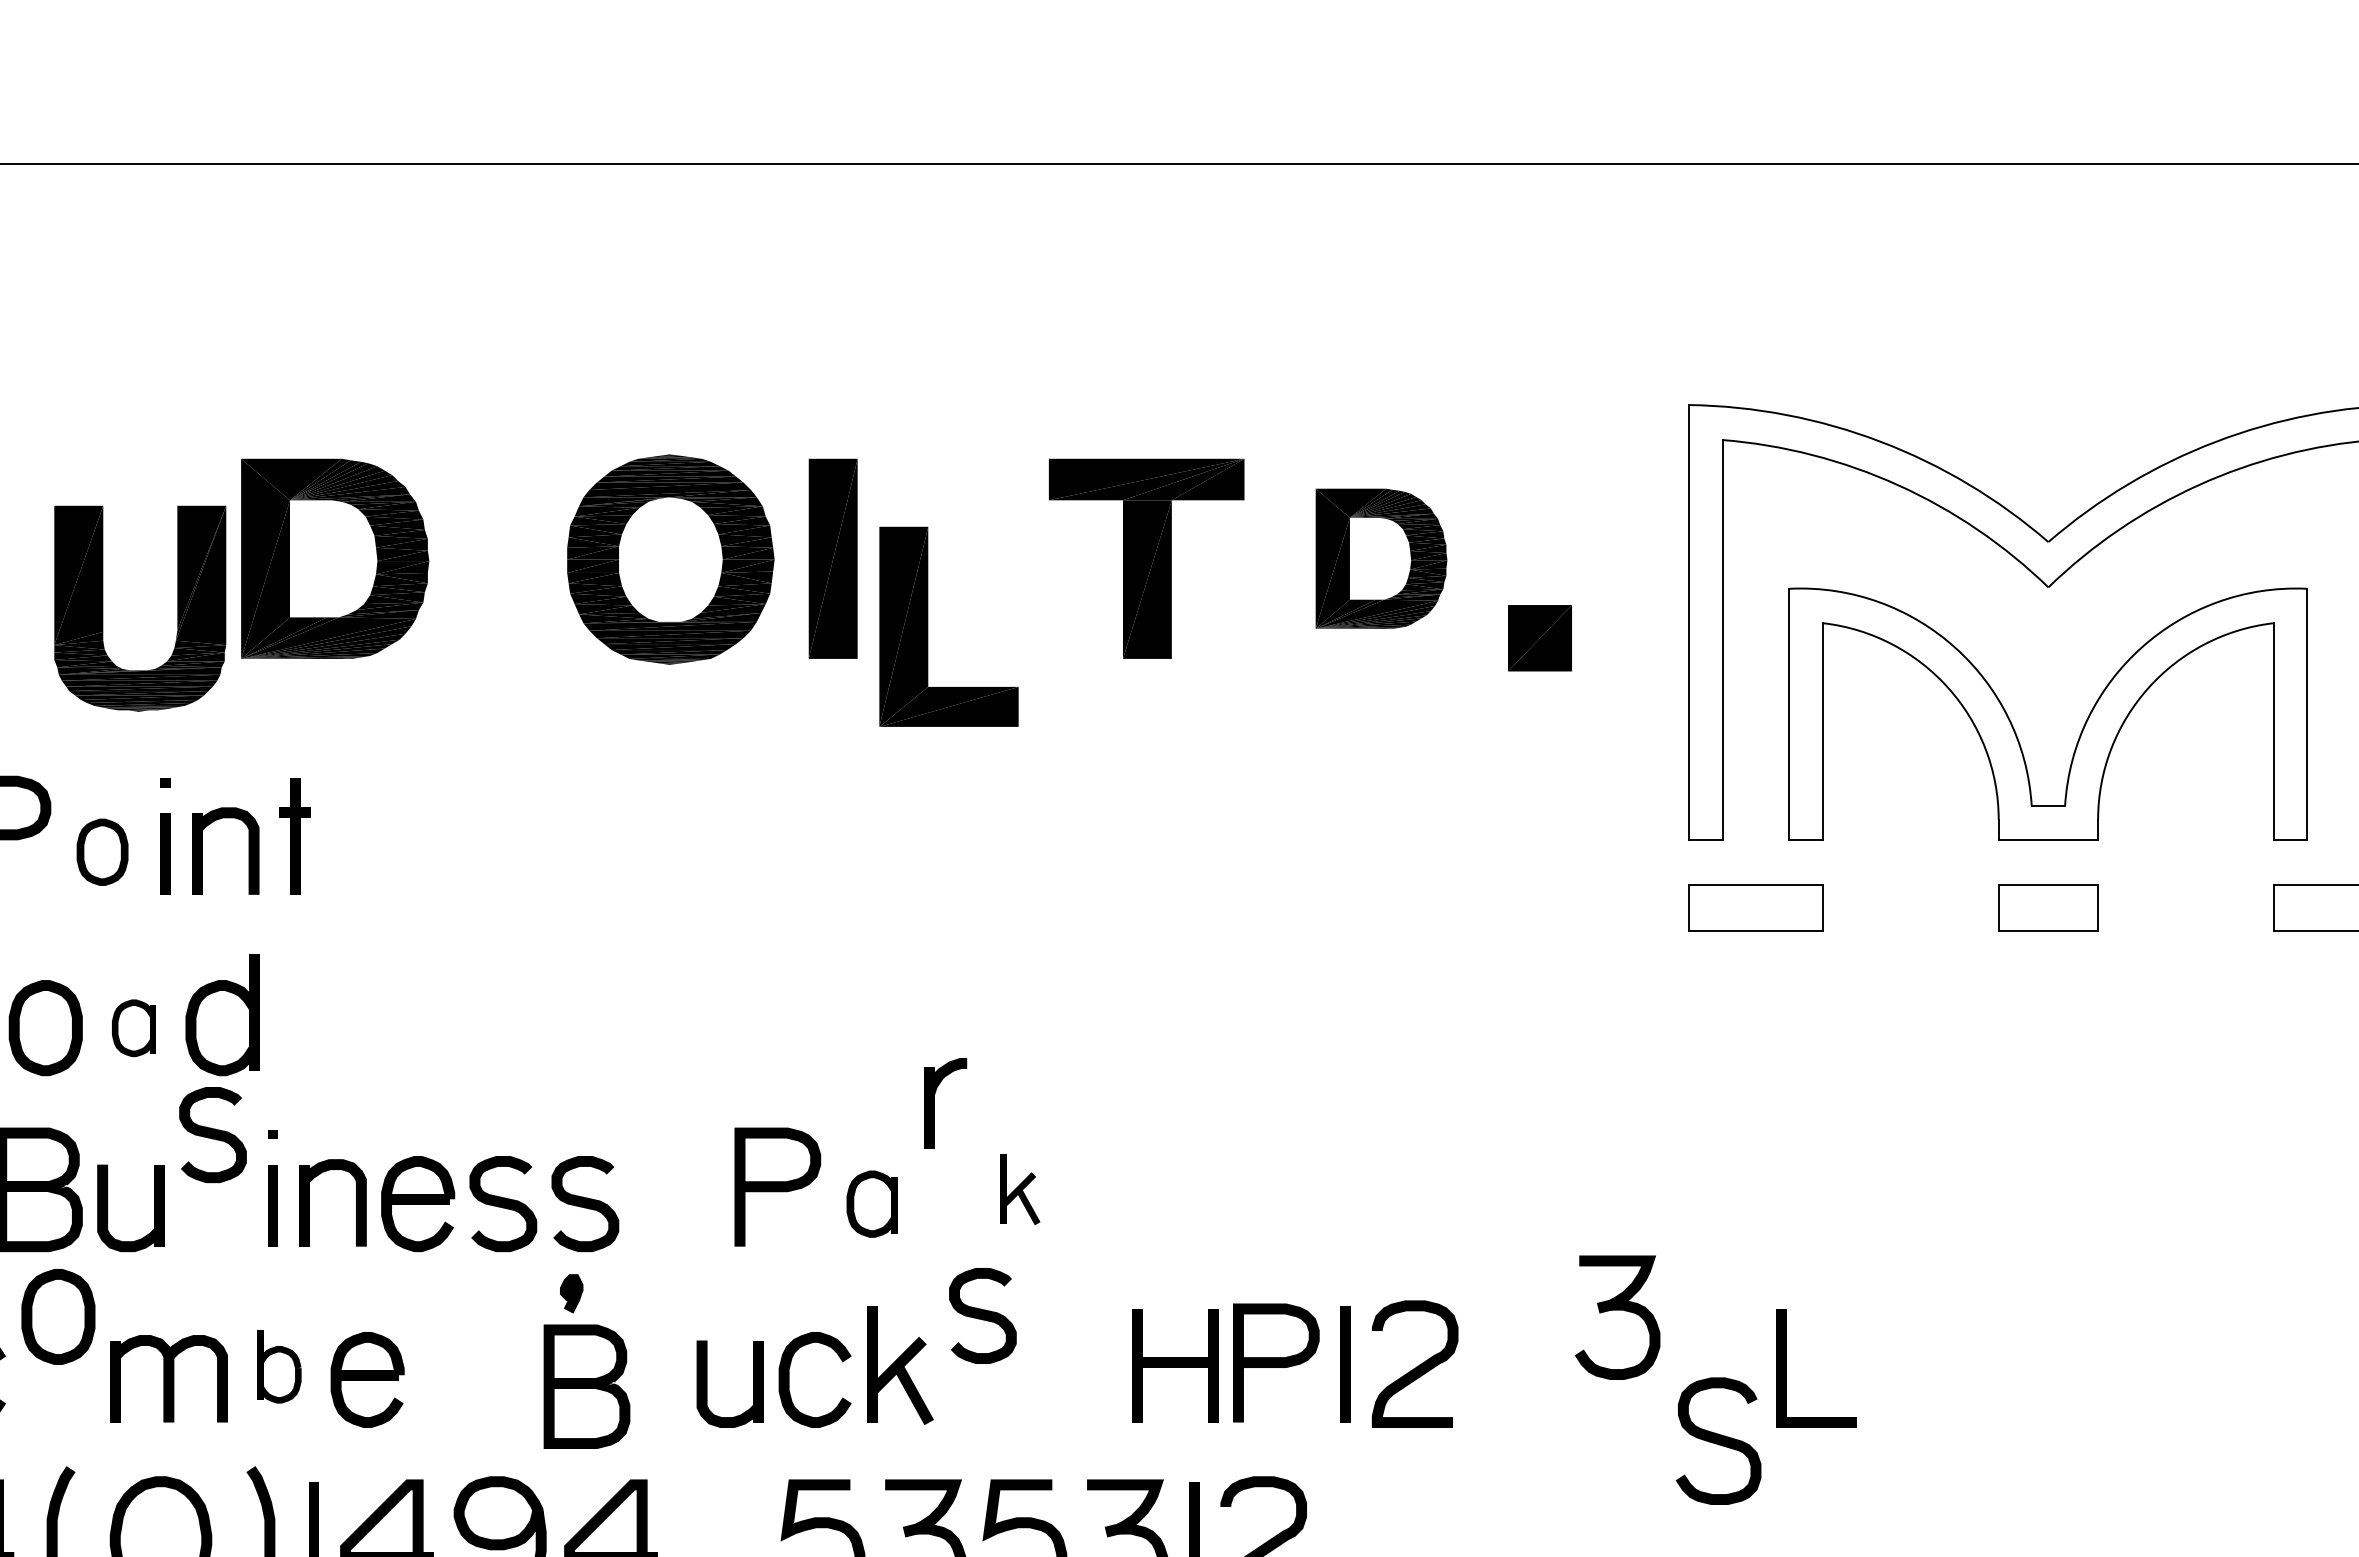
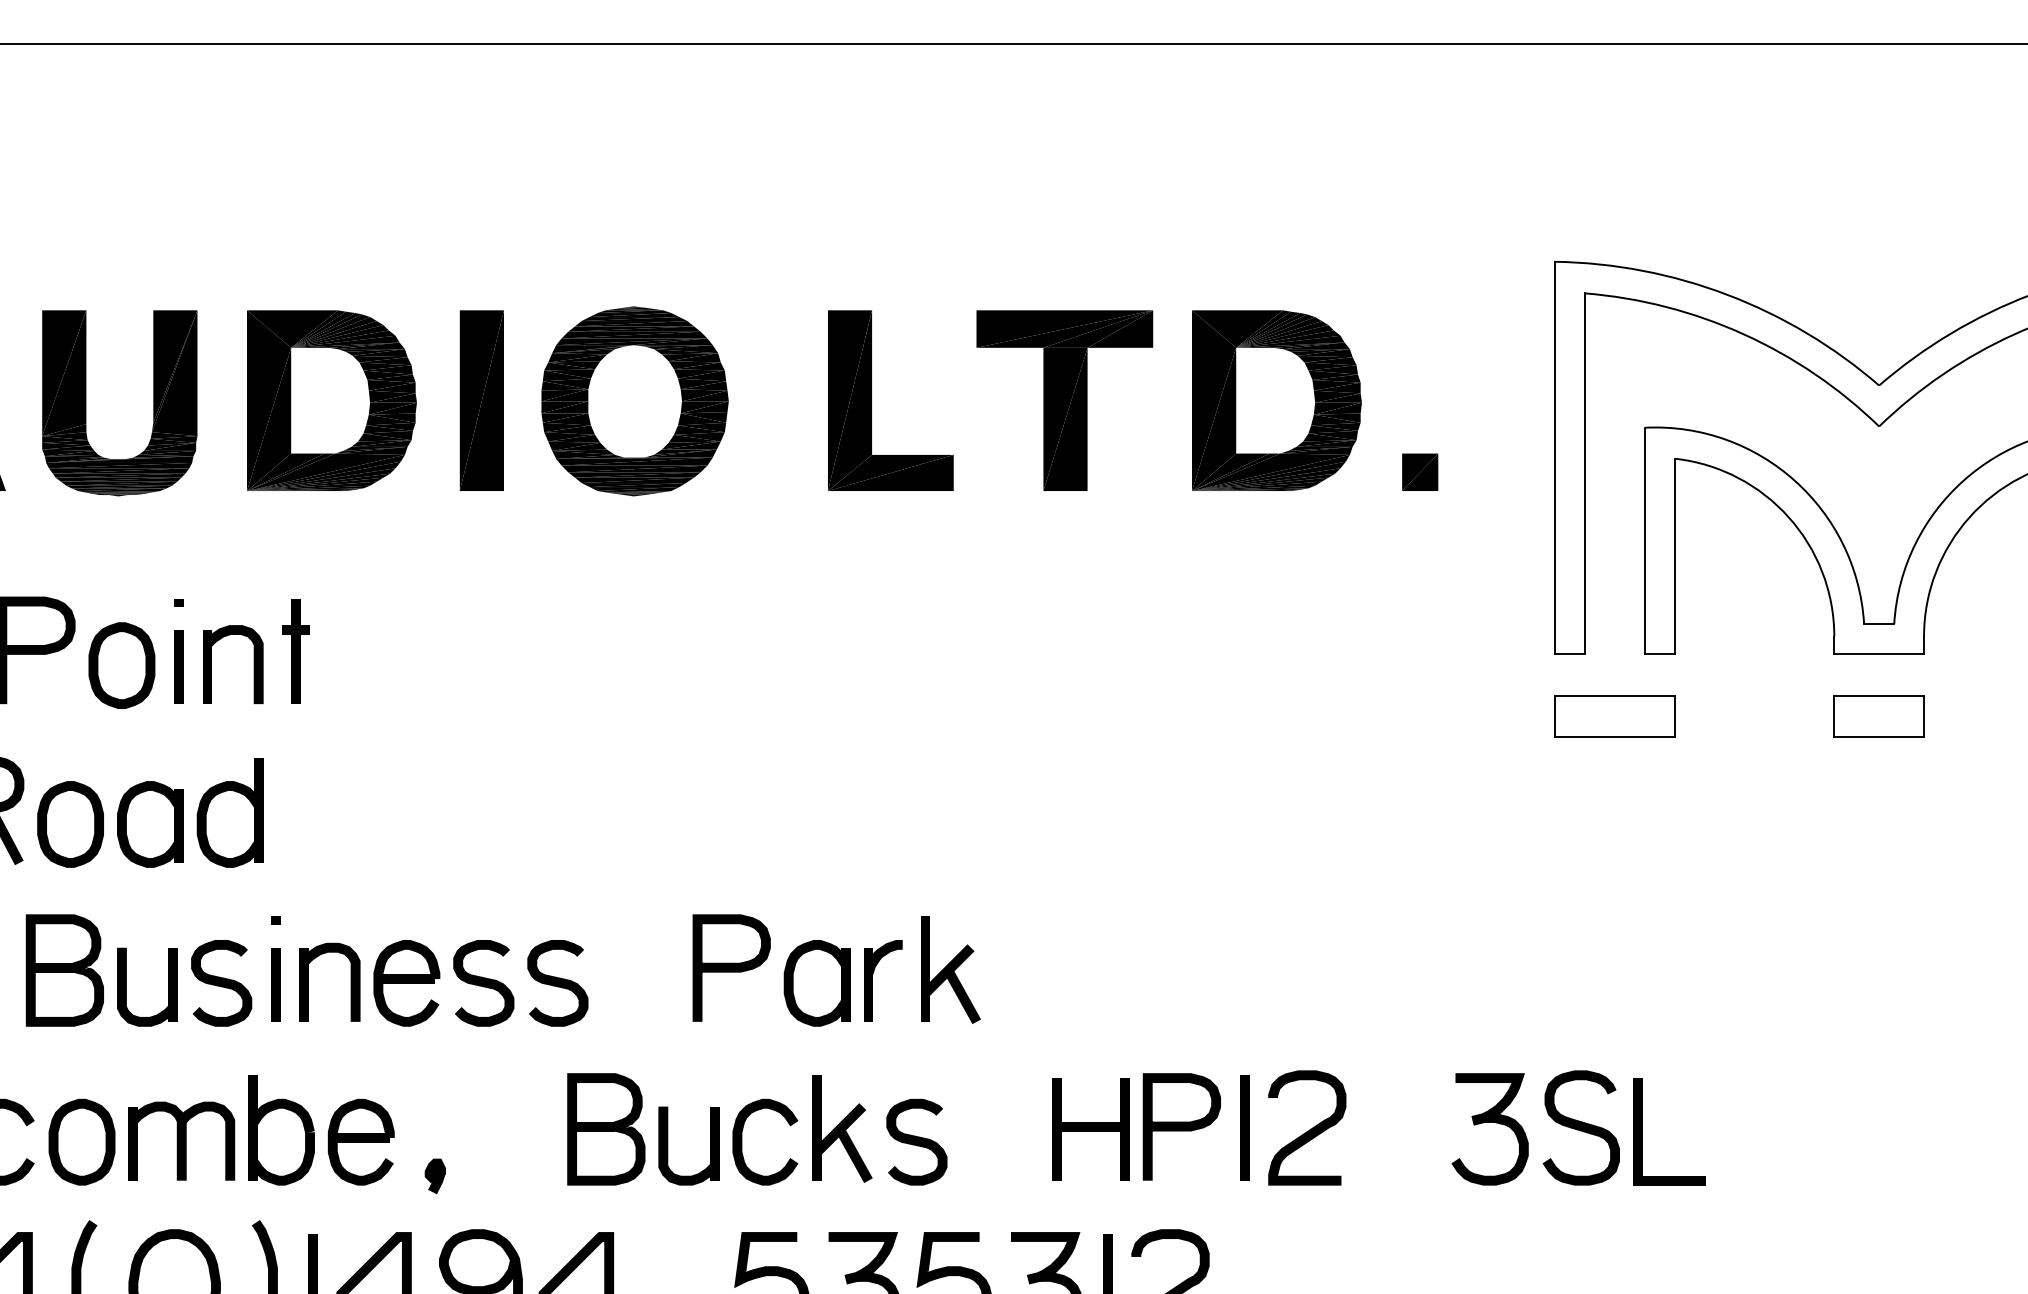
part: (832, 558) -> (481, 400), moved
part: (1381, 558) -> (1276, 400), size x1.43
part: (103, 608) -> (86, 403), moved
part: (928, 626) -> (872, 400), moved
part: (1540, 637) -> (1420, 471), size x0.62
part: (102, 852) -> (121, 665), size x1.43
part: (133, 1028) -> (149, 824), size x1.67
part: (934, 1103) -> (873, 981), moved
curve: (212, 1135) -> (221, 983), moved
part: (1020, 1189) -> (950, 970), size x1.67
part: (872, 1204) -> (817, 983), size x1.43
part: (571, 1293) -> (435, 1176), moved
part: (1617, 1310) -> (1490, 1122), moved
curve: (982, 1315) -> (916, 1141), moved
part: (58, 1316) -> (82, 1141), moved
part: (279, 1366) -> (281, 1130), size x1.67
part: (586, 1386) -> (605, 1129), moved
curve: (1718, 1440) -> (1581, 1127), moved

